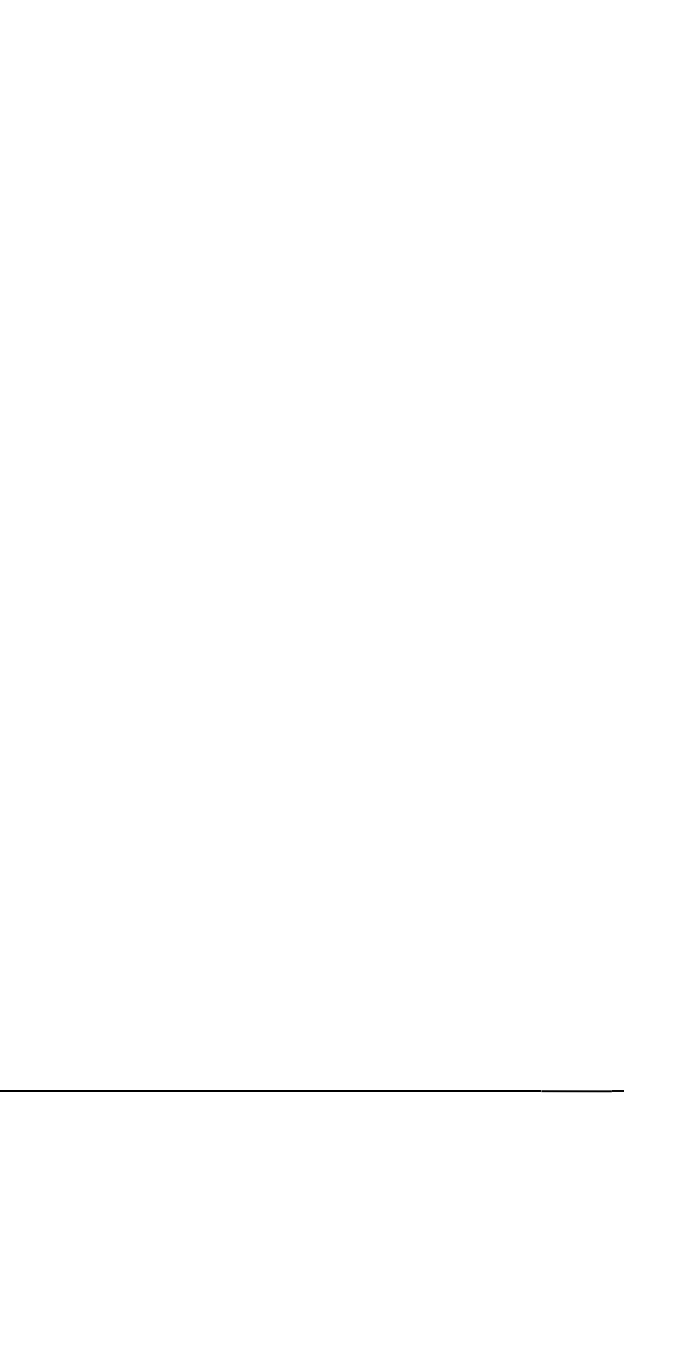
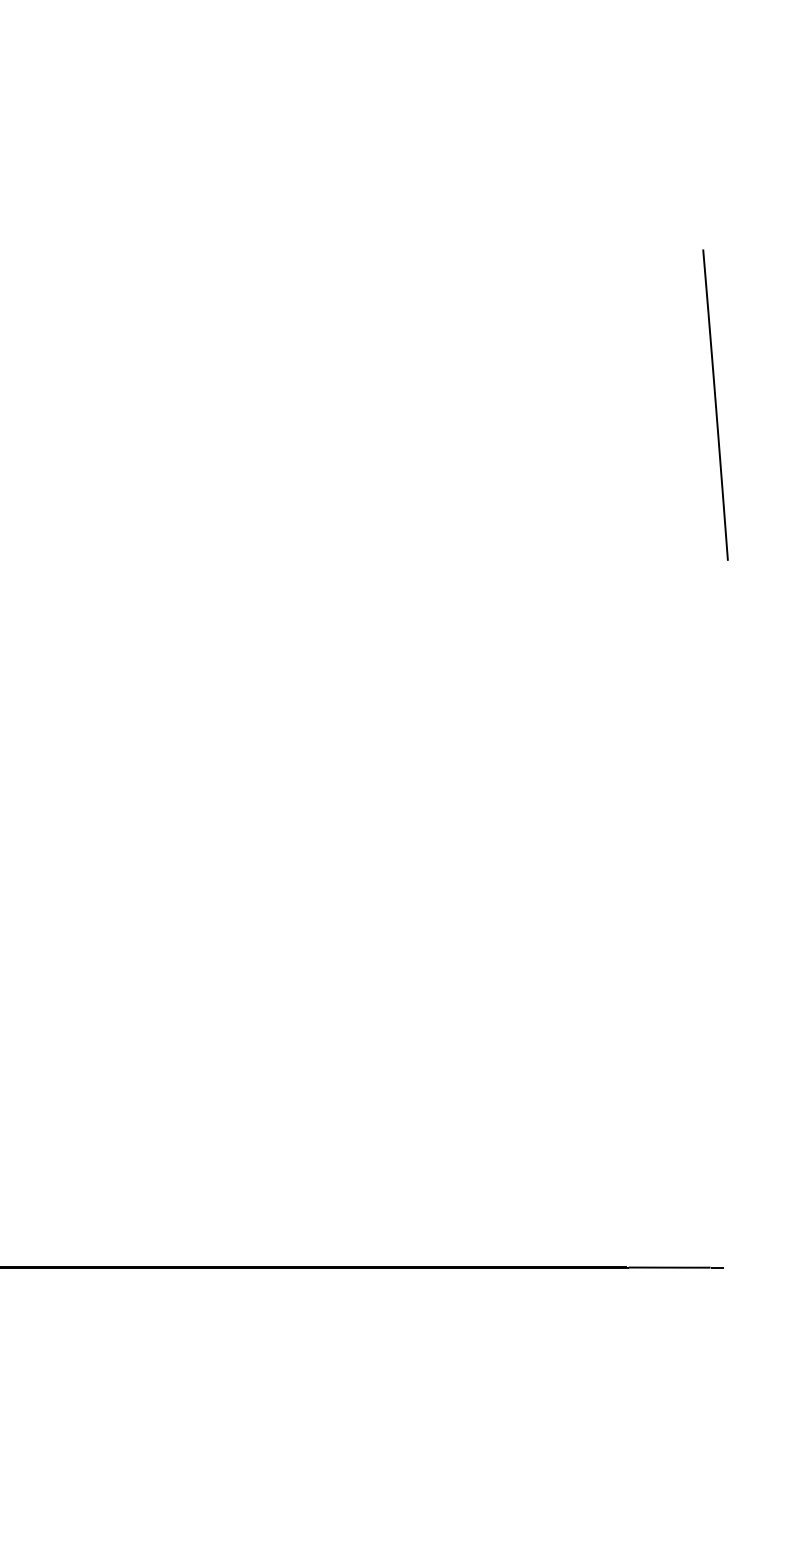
line: (615, 348) -> (714, 404), added

